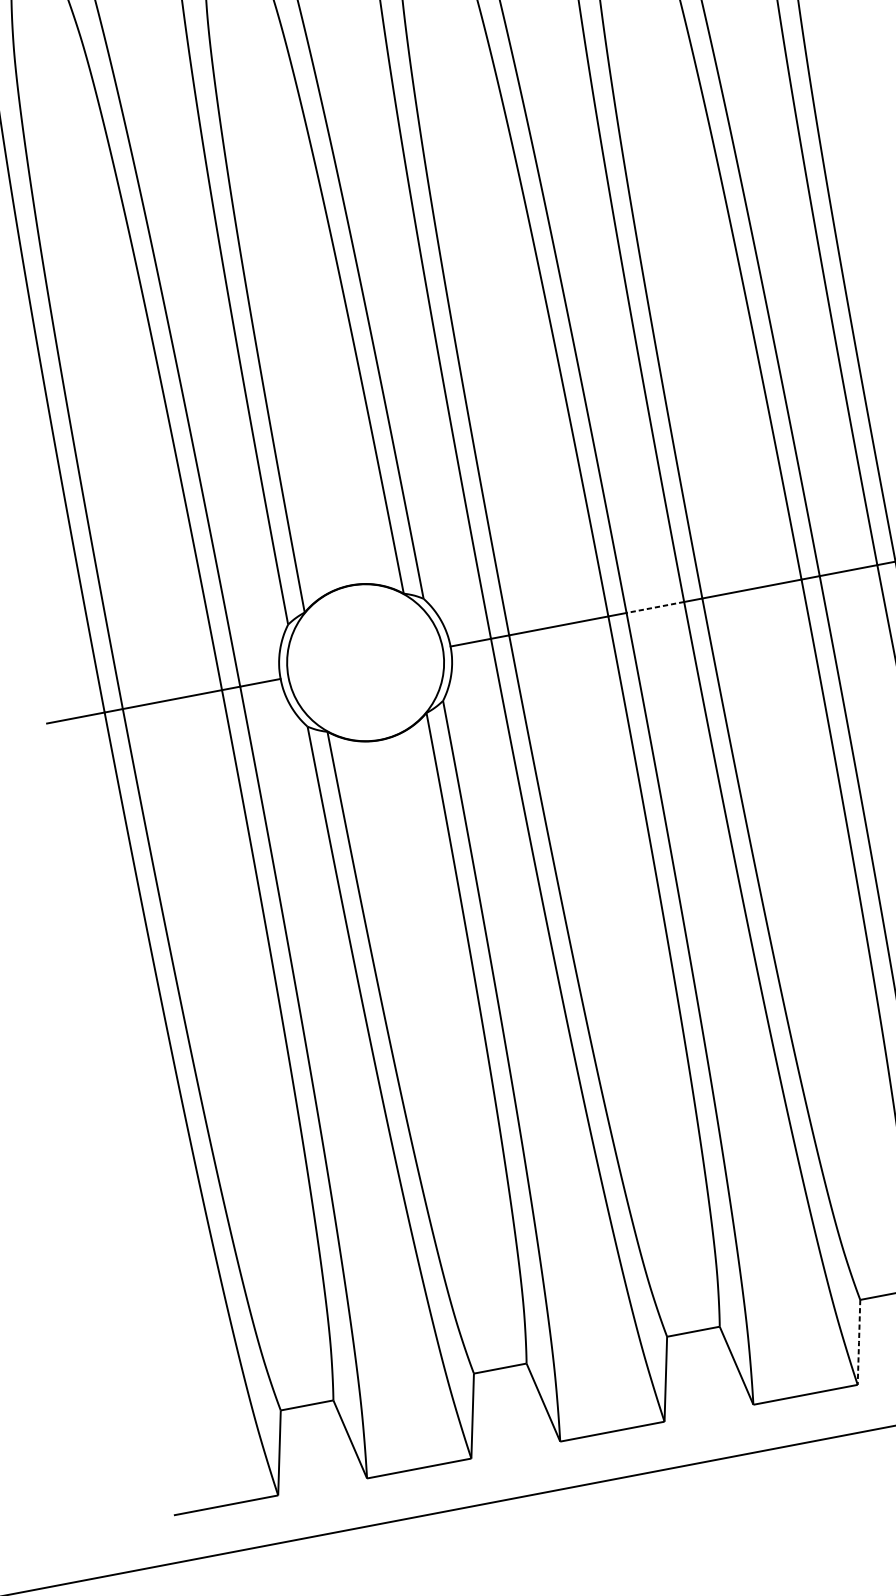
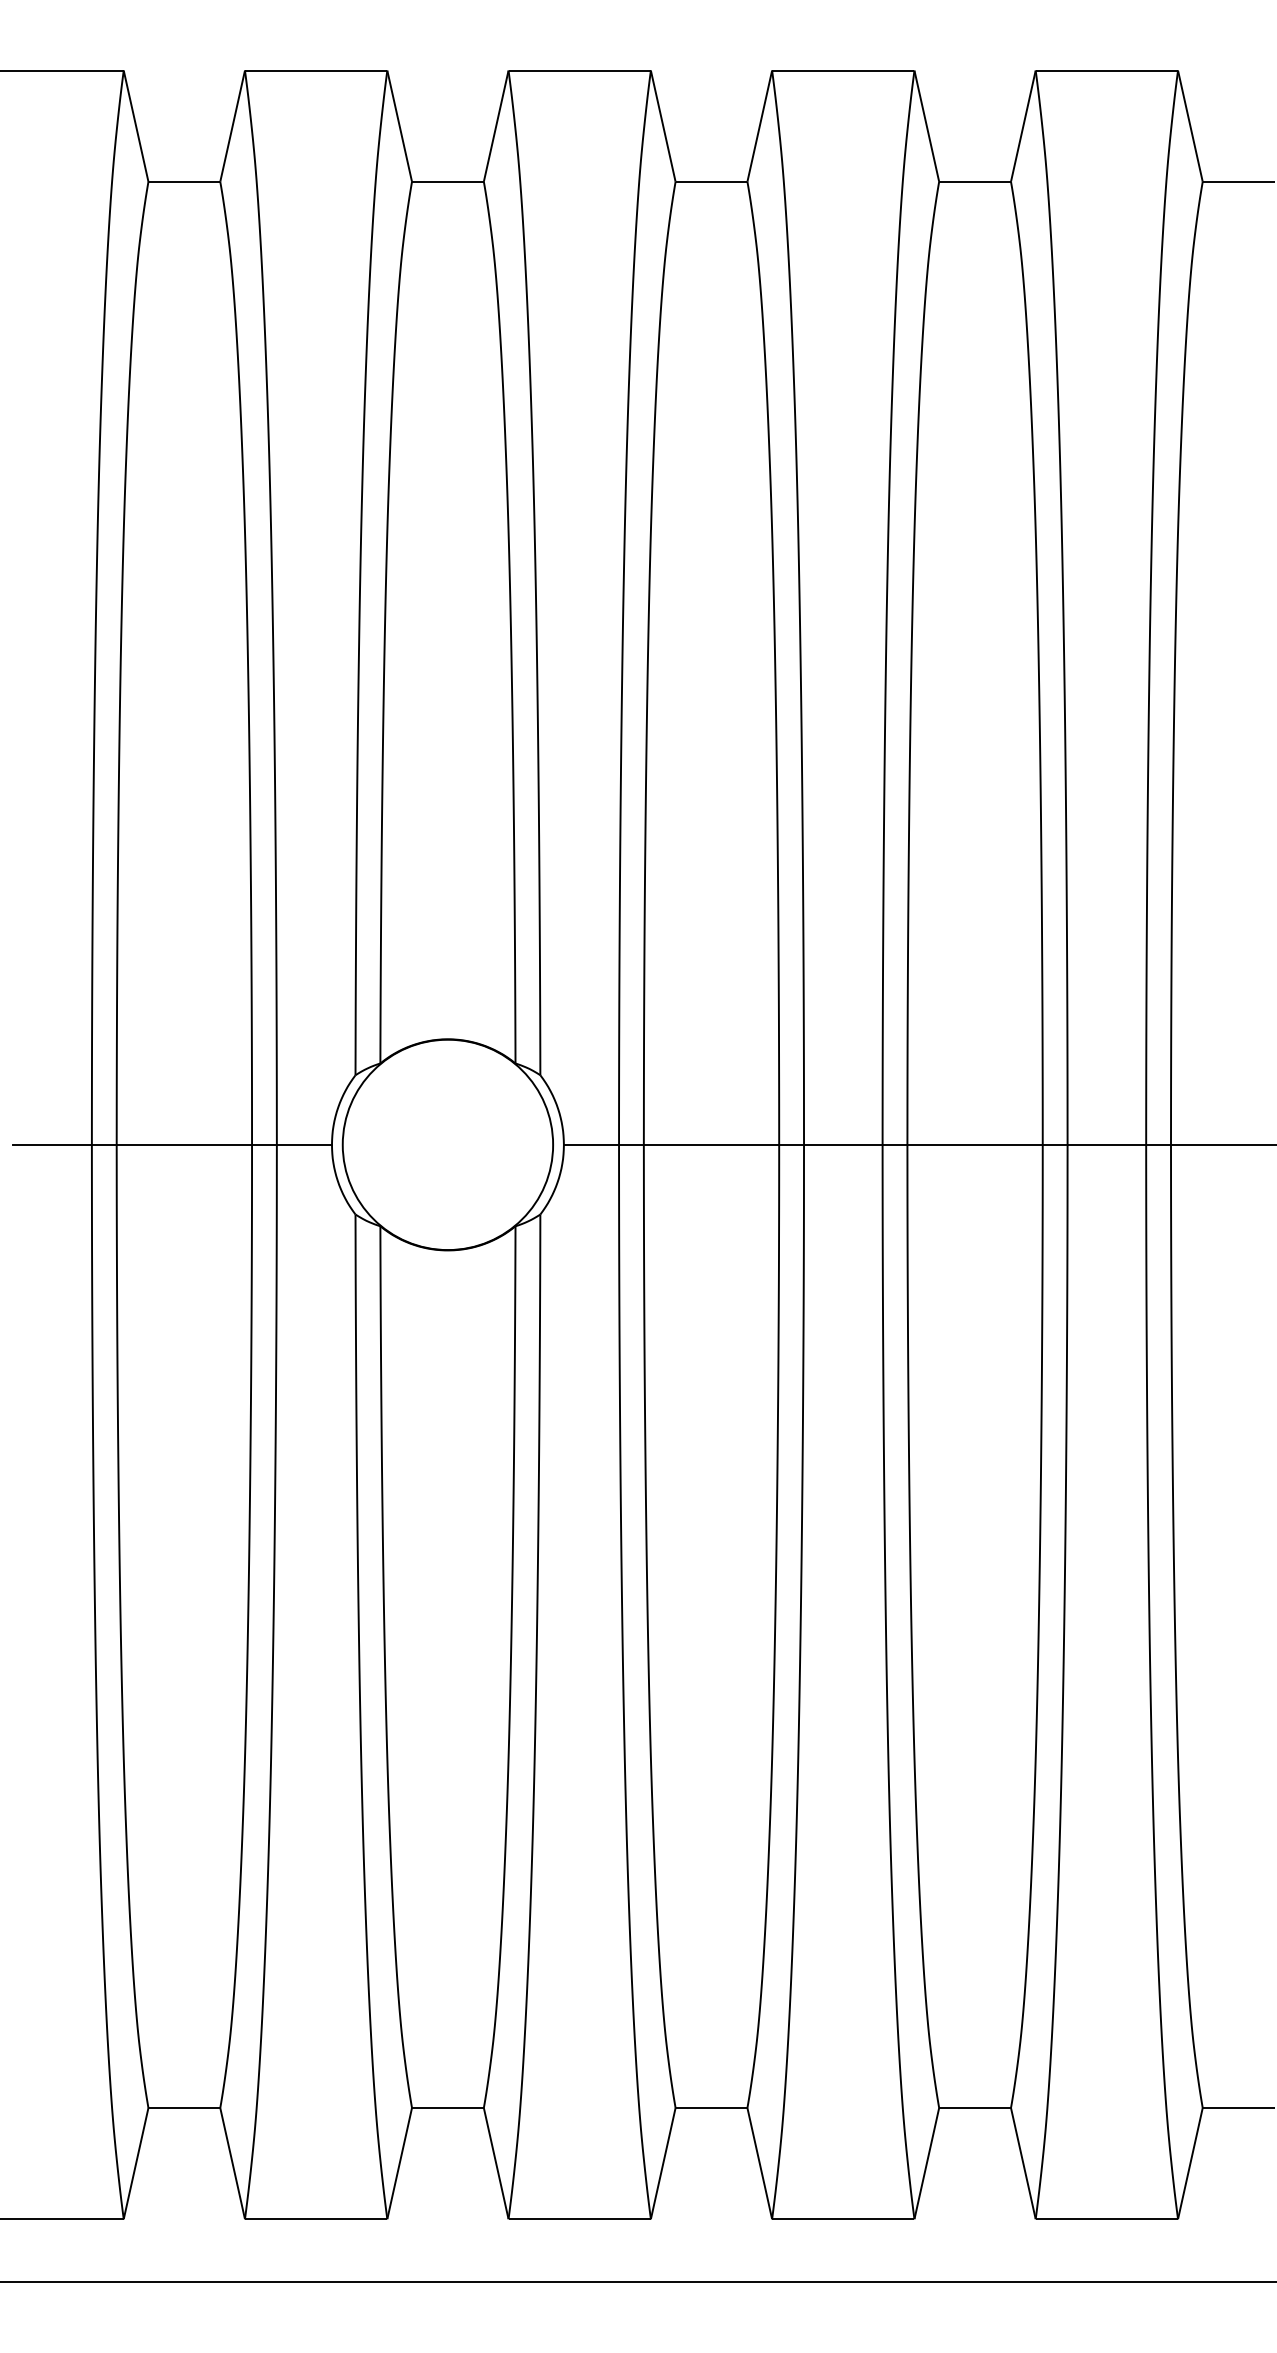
line: (654, 607) -> (842, 1144), dashed -> solid
line: (858, 1343) -> (926, 2164), dashed -> solid

